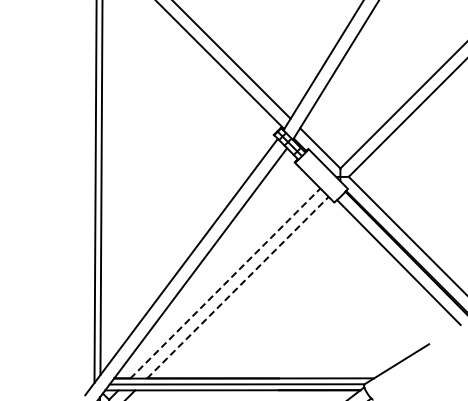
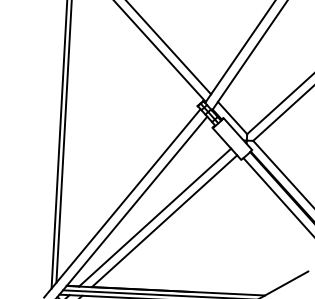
line: (225, 283) -> (155, 217), dashed -> solid
line: (238, 287) -> (164, 221), dashed -> solid

